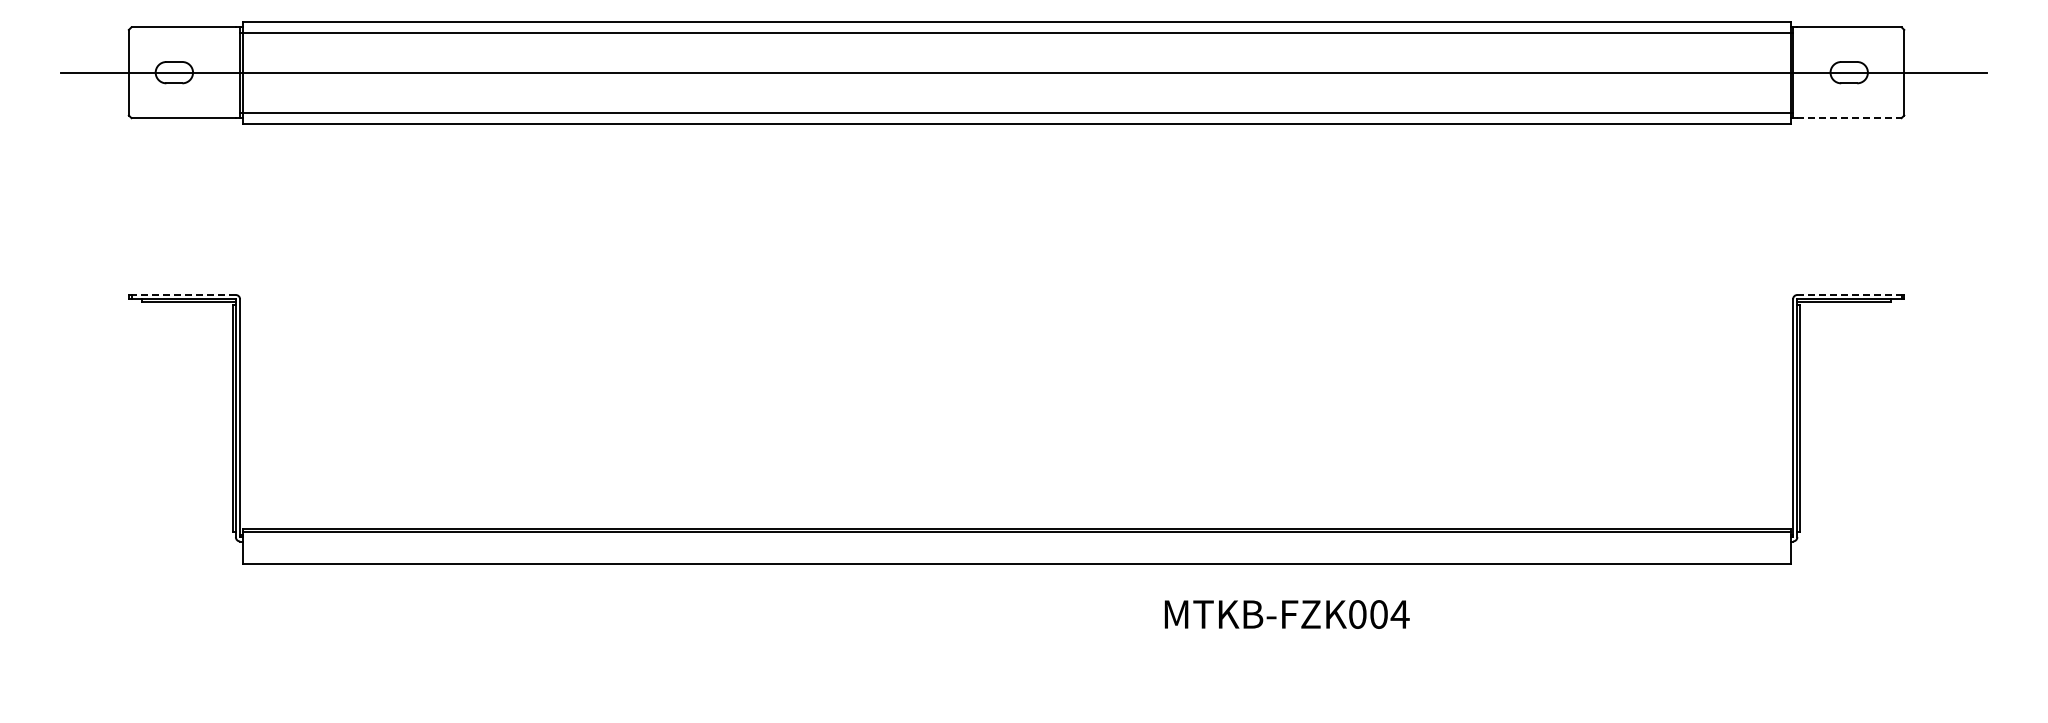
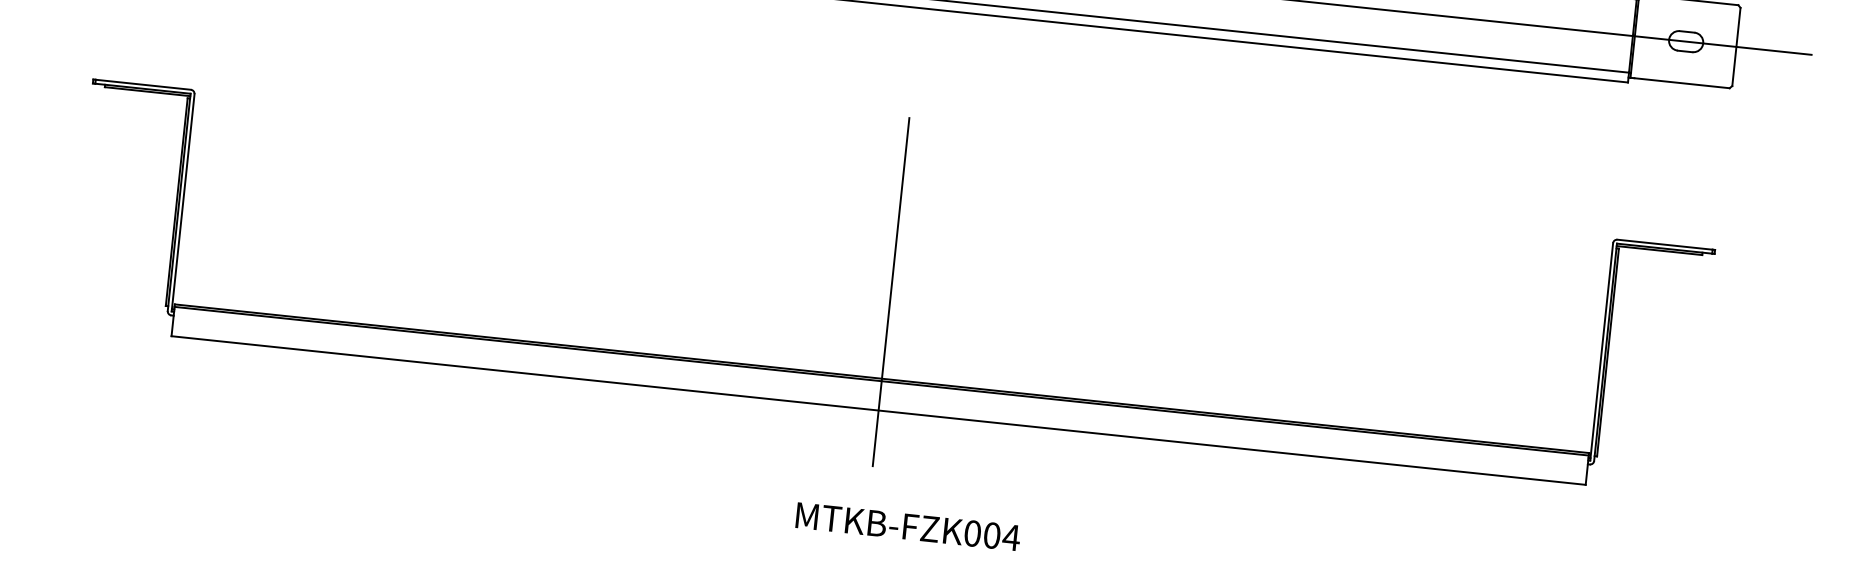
line: (1849, 118) -> (1682, 83), dashed -> solid
line: (183, 294) -> (143, 84), dashed -> solid
line: (1849, 294) -> (1665, 244), dashed -> solid
line: (1016, 433) -> (890, 291), added
text: (1286, 614) -> (907, 526), moved

